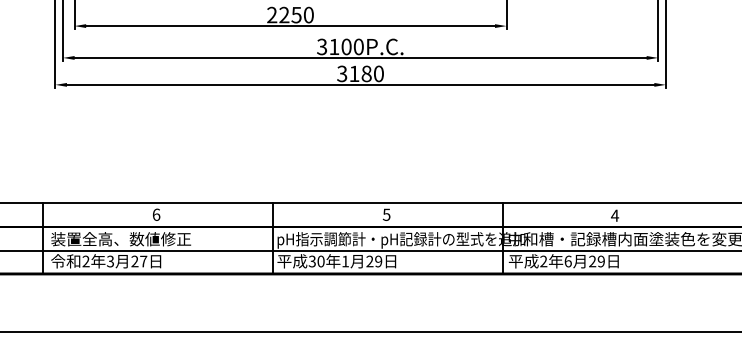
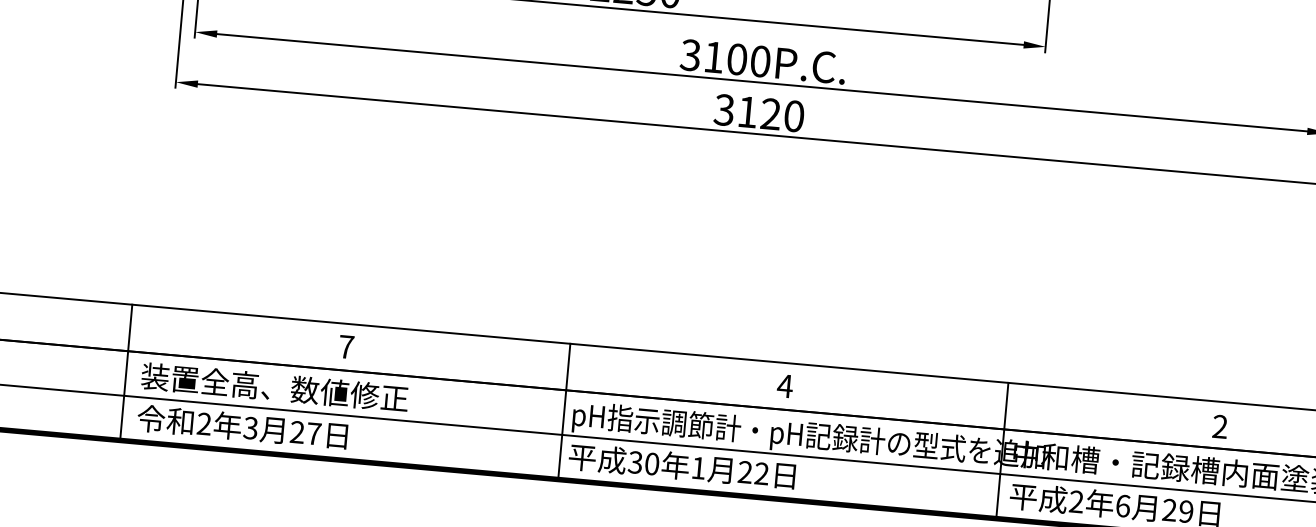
text: (366, 73) -> (770, 113), 3180 -> 3120
text: (156, 214) -> (346, 346), 6 -> 7
text: (386, 214) -> (784, 385), 5 -> 4
text: (615, 215) -> (1221, 426), 4 -> 2
text: (378, 261) -> (761, 473), 29 -> 22

